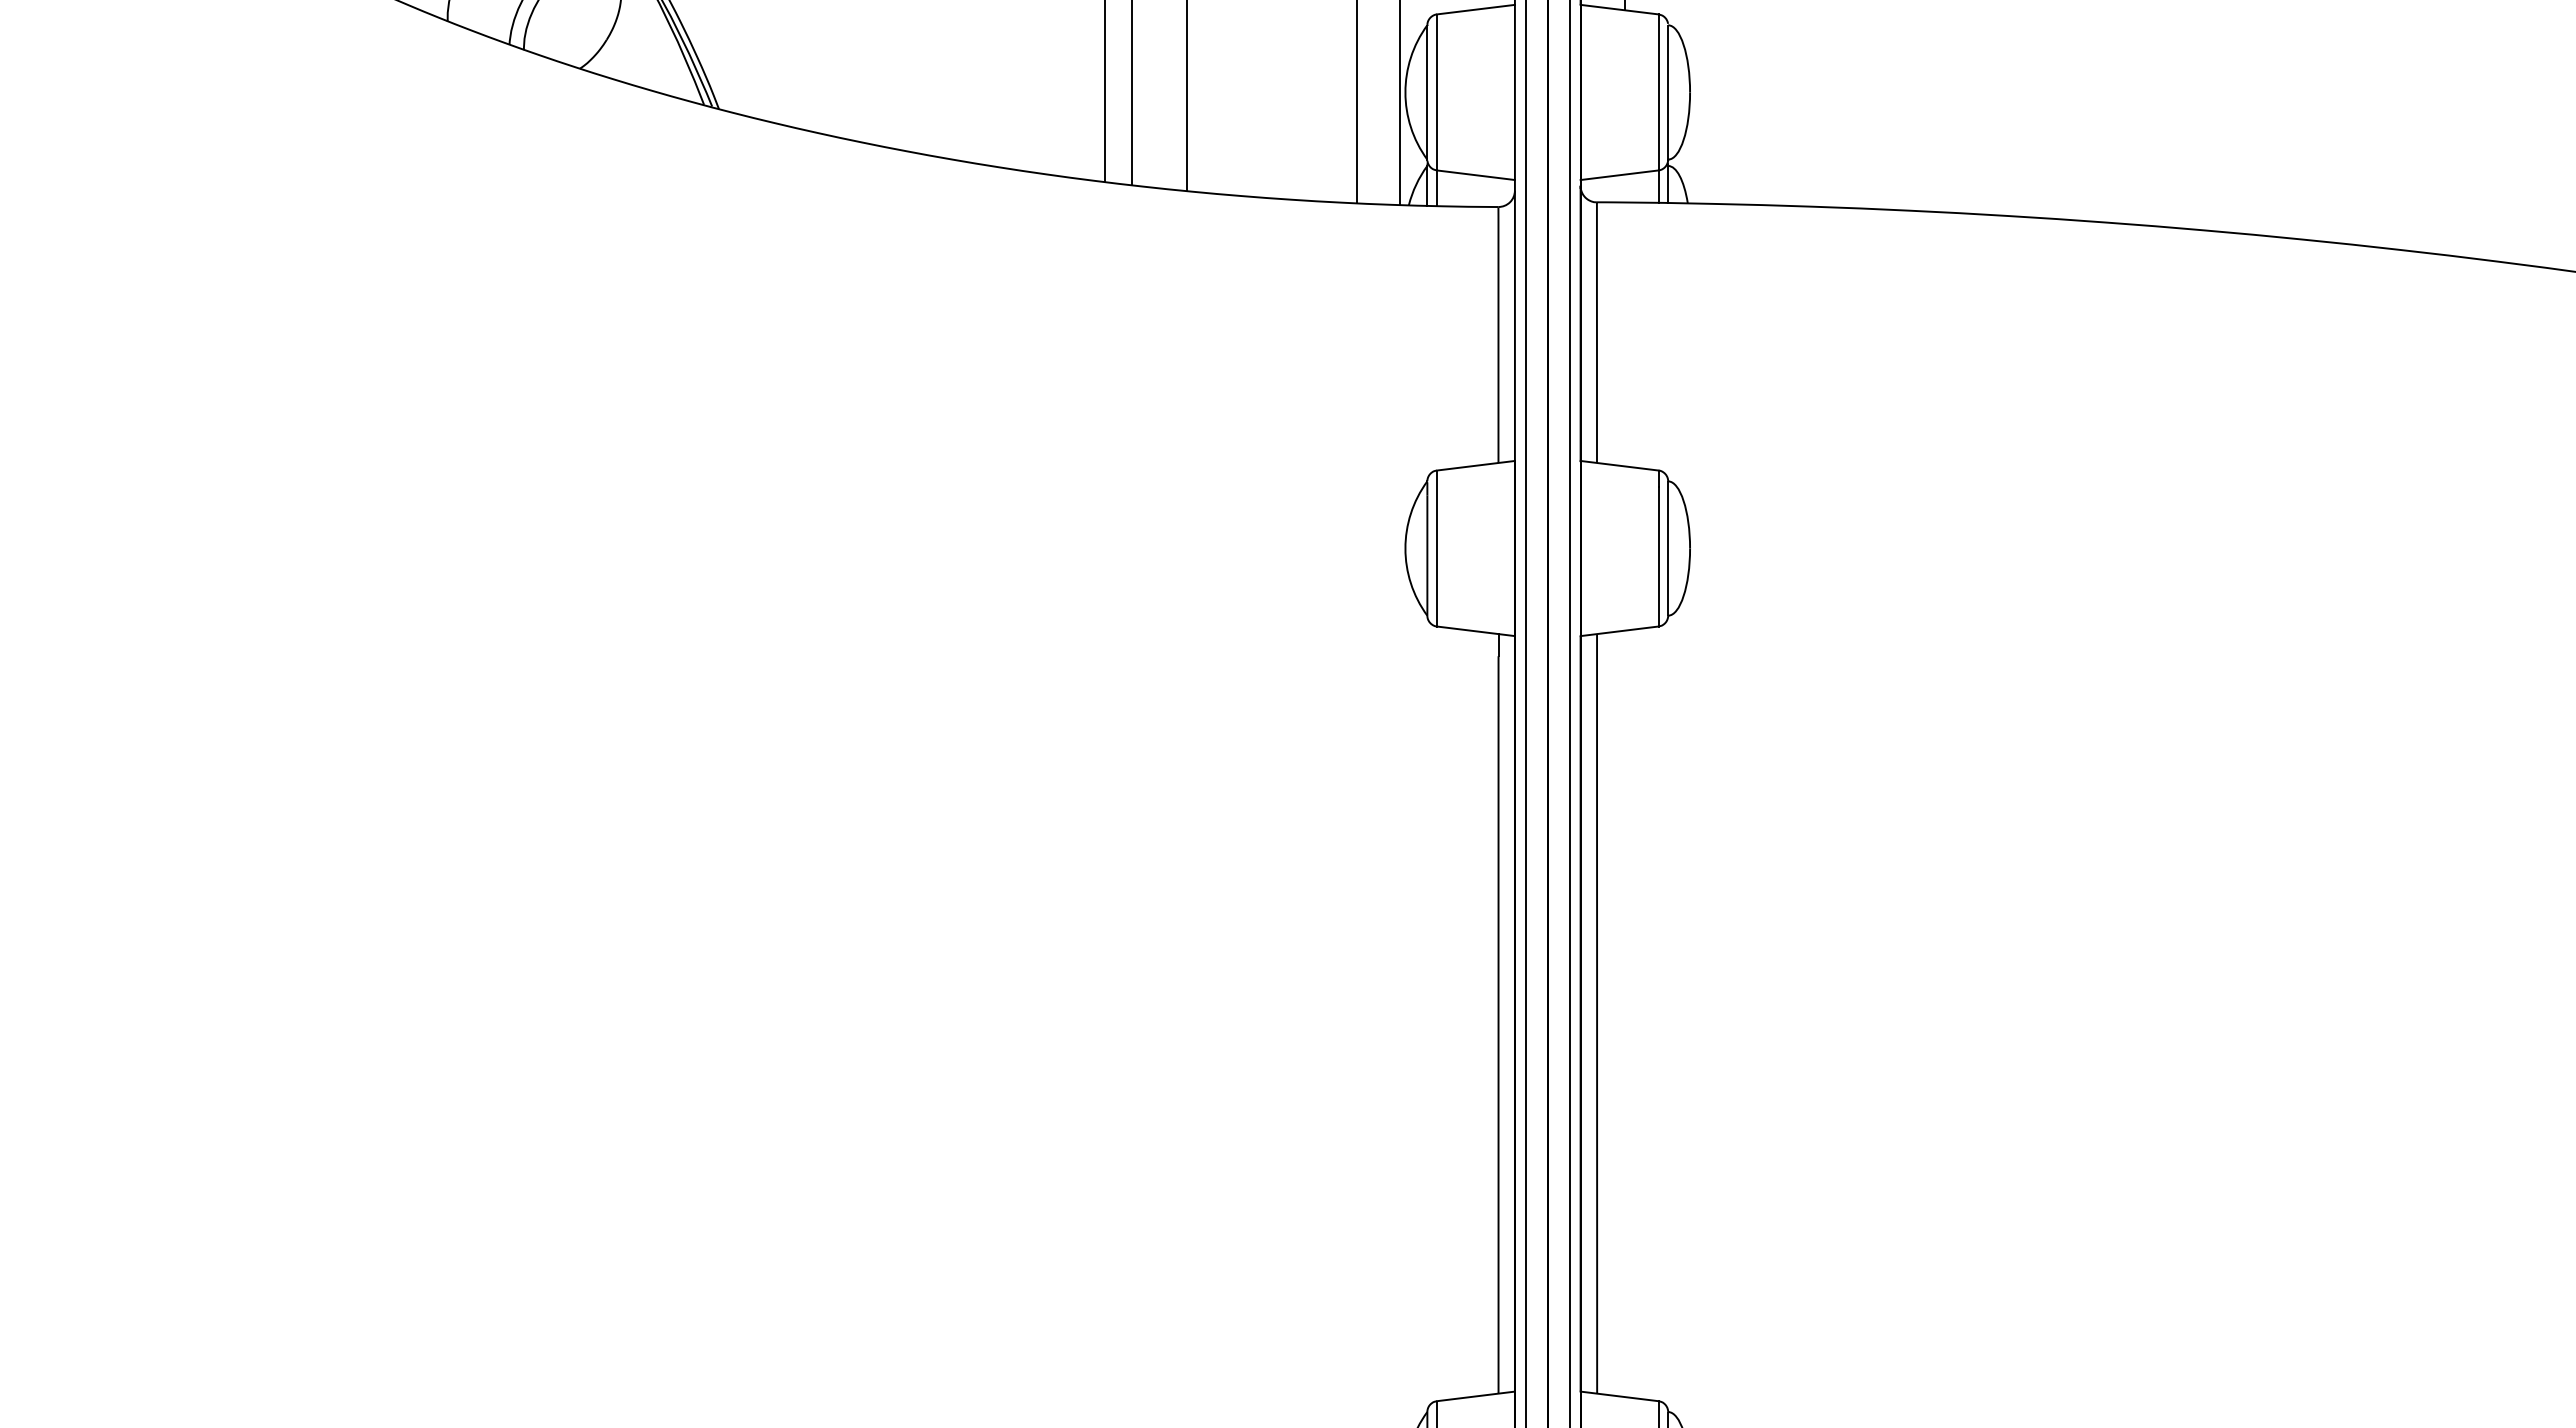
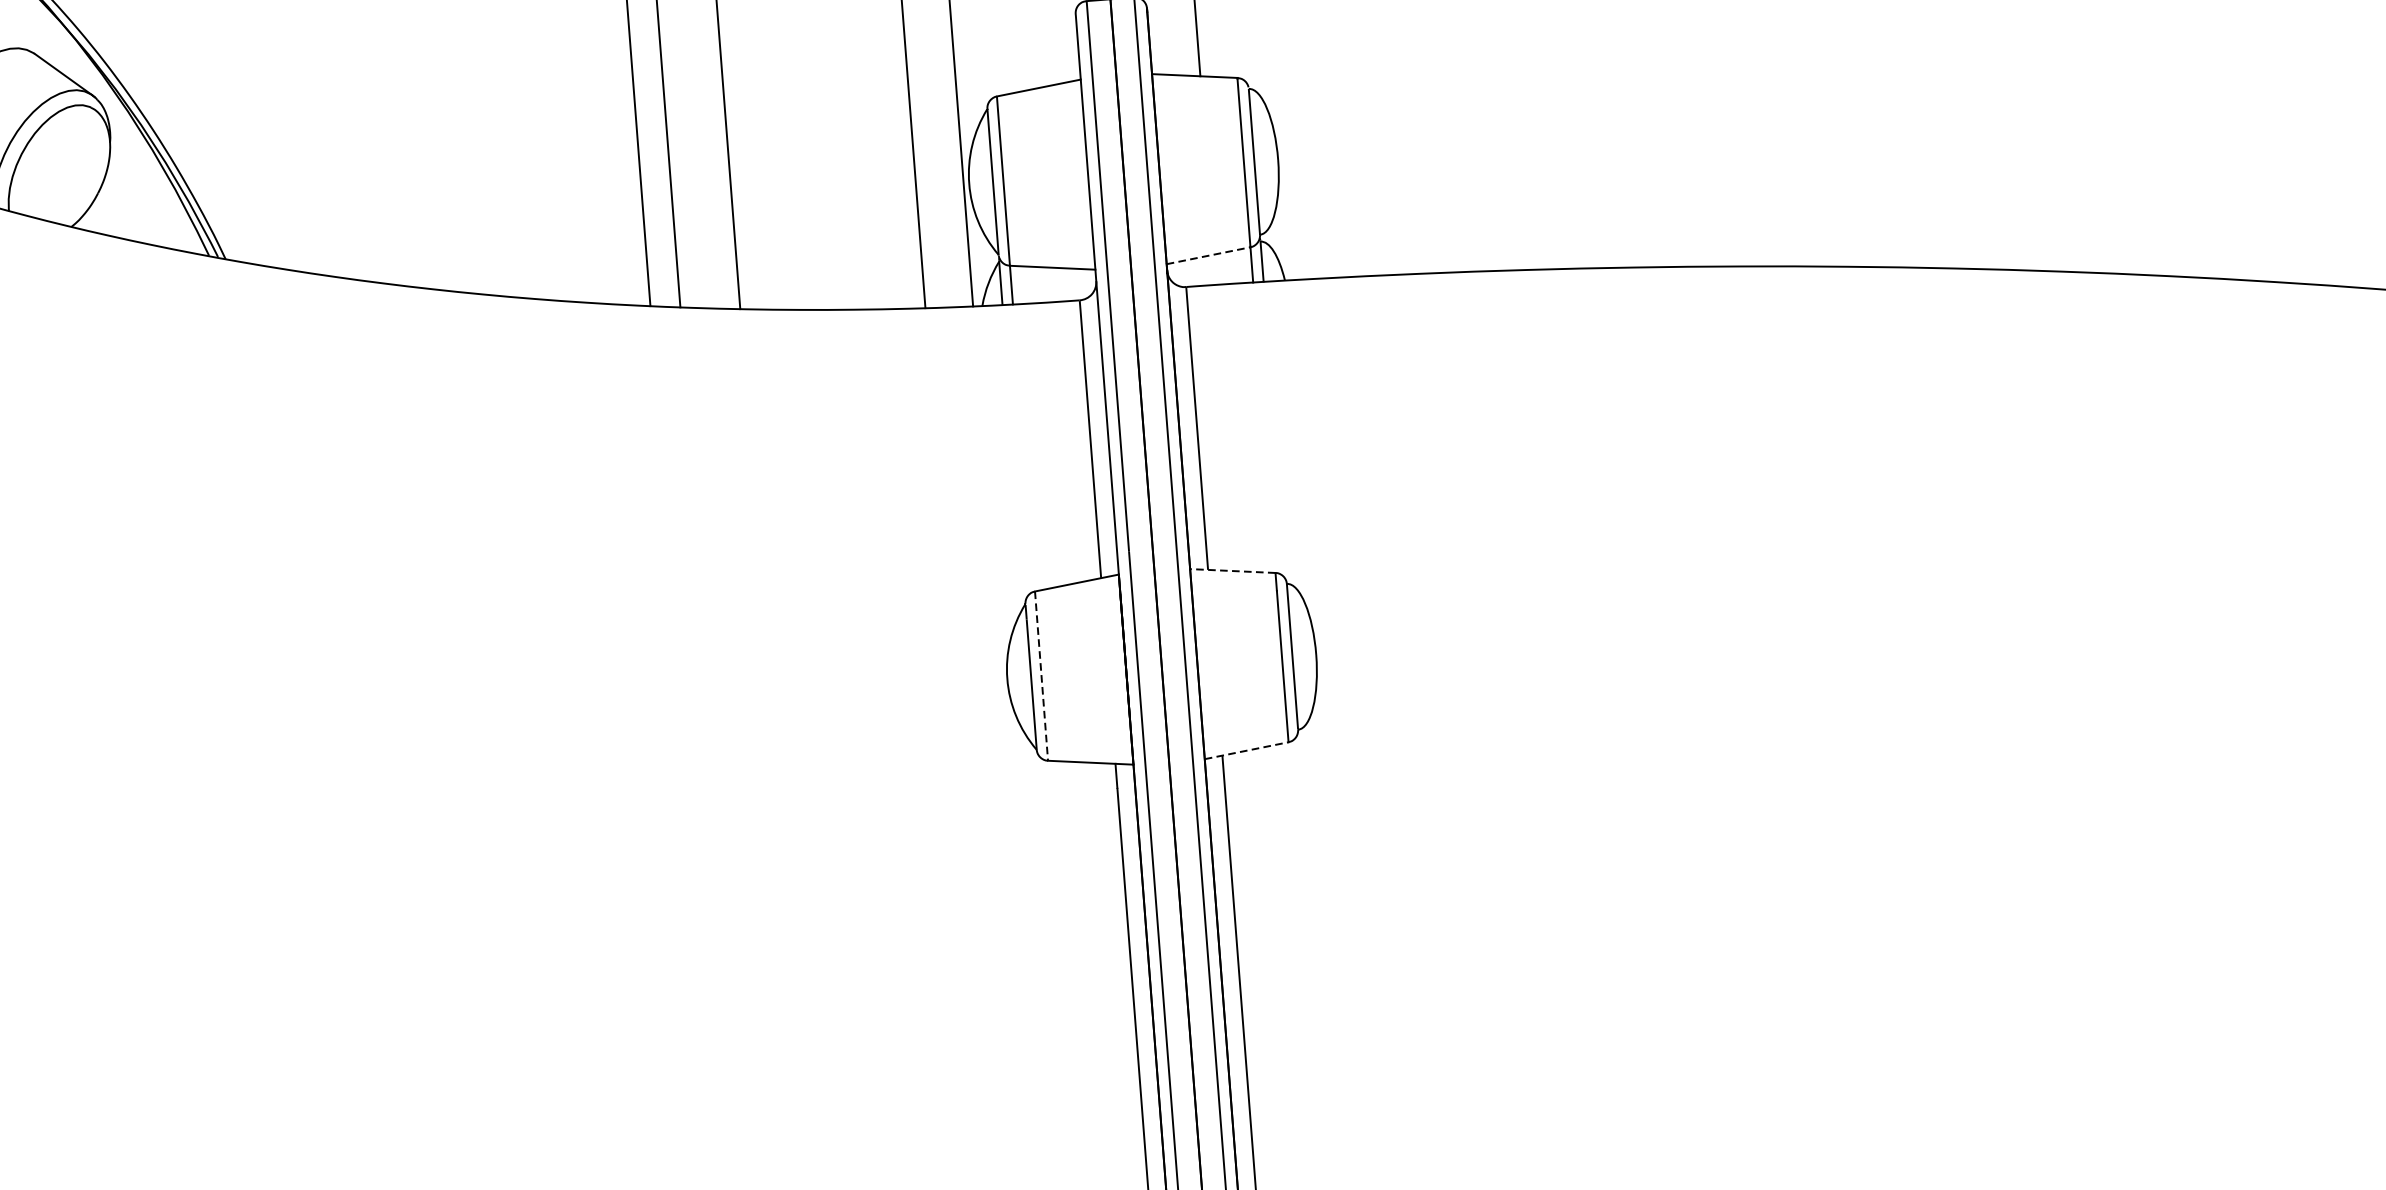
line: (1620, 175) -> (1209, 255), solid -> dashed
line: (1619, 465) -> (1232, 570), solid -> dashed
line: (1436, 548) -> (1041, 676), solid -> dashed
line: (1620, 631) -> (1247, 750), solid -> dashed

